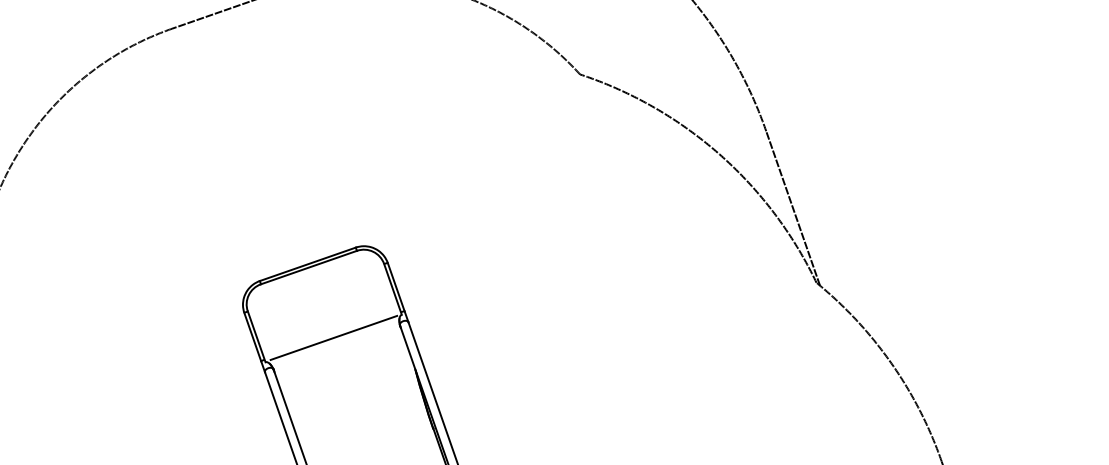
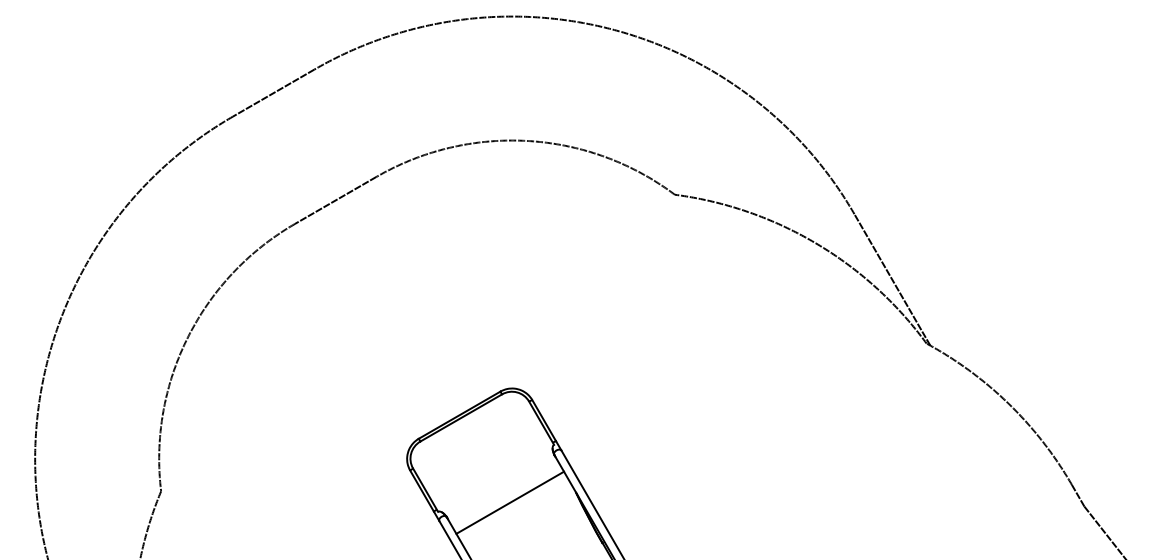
line: (334, 337) -> (510, 502), moved

